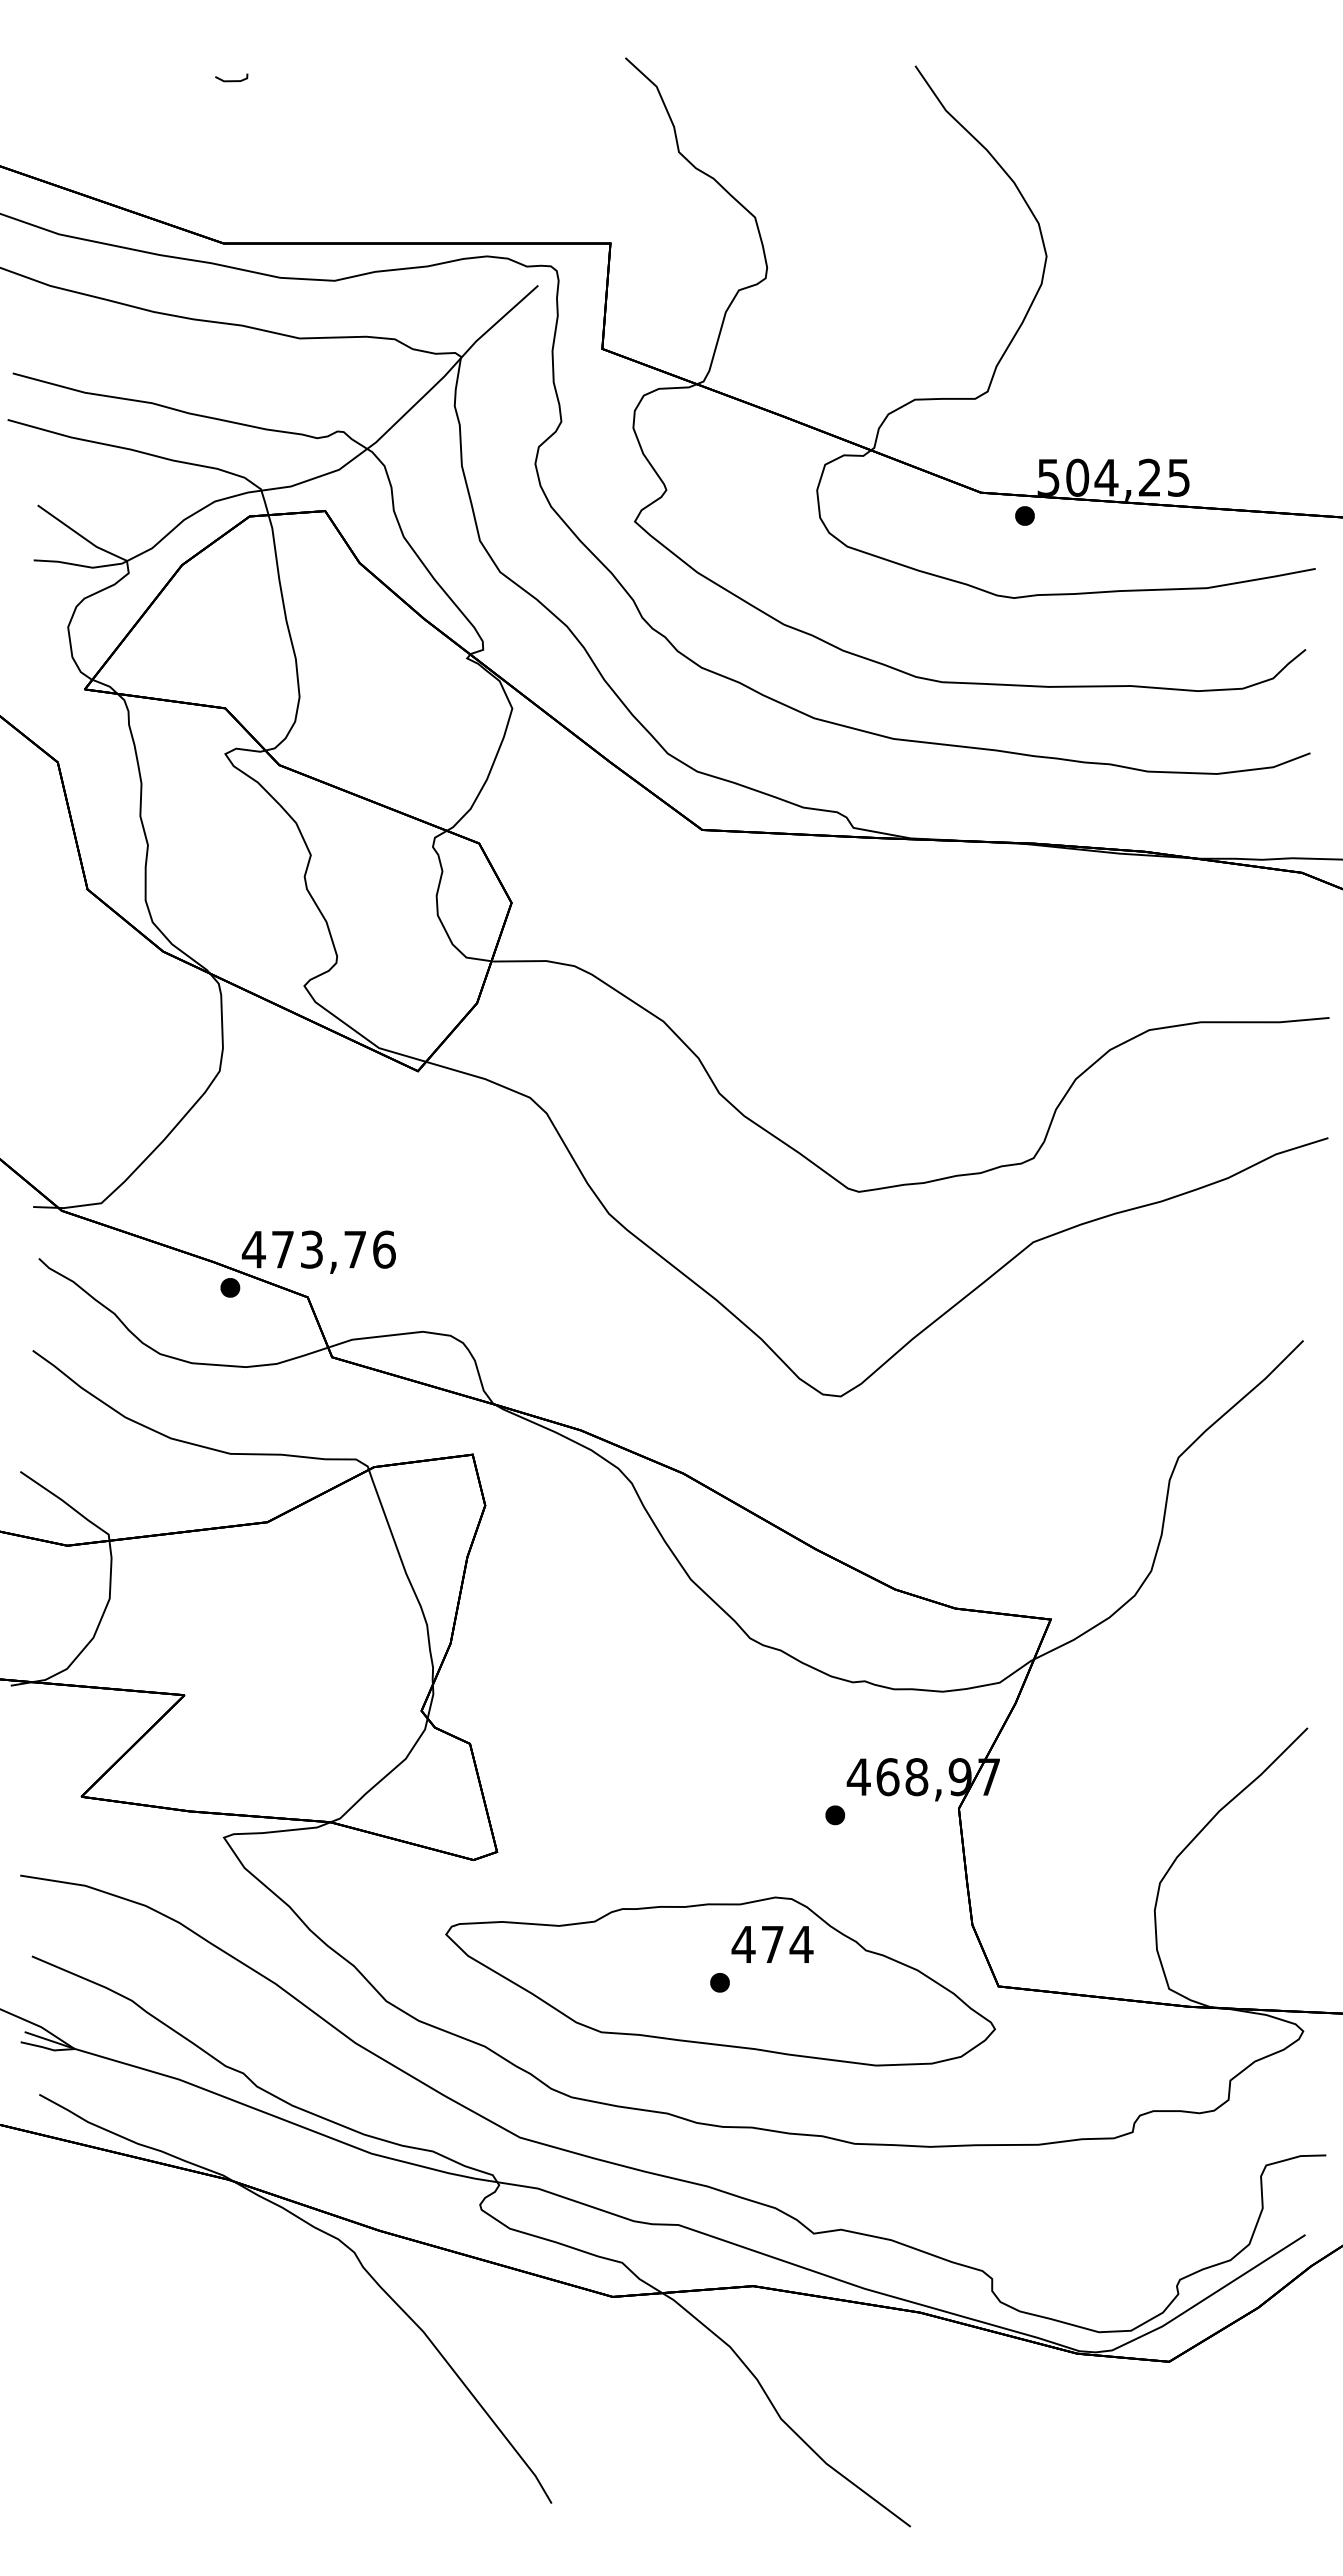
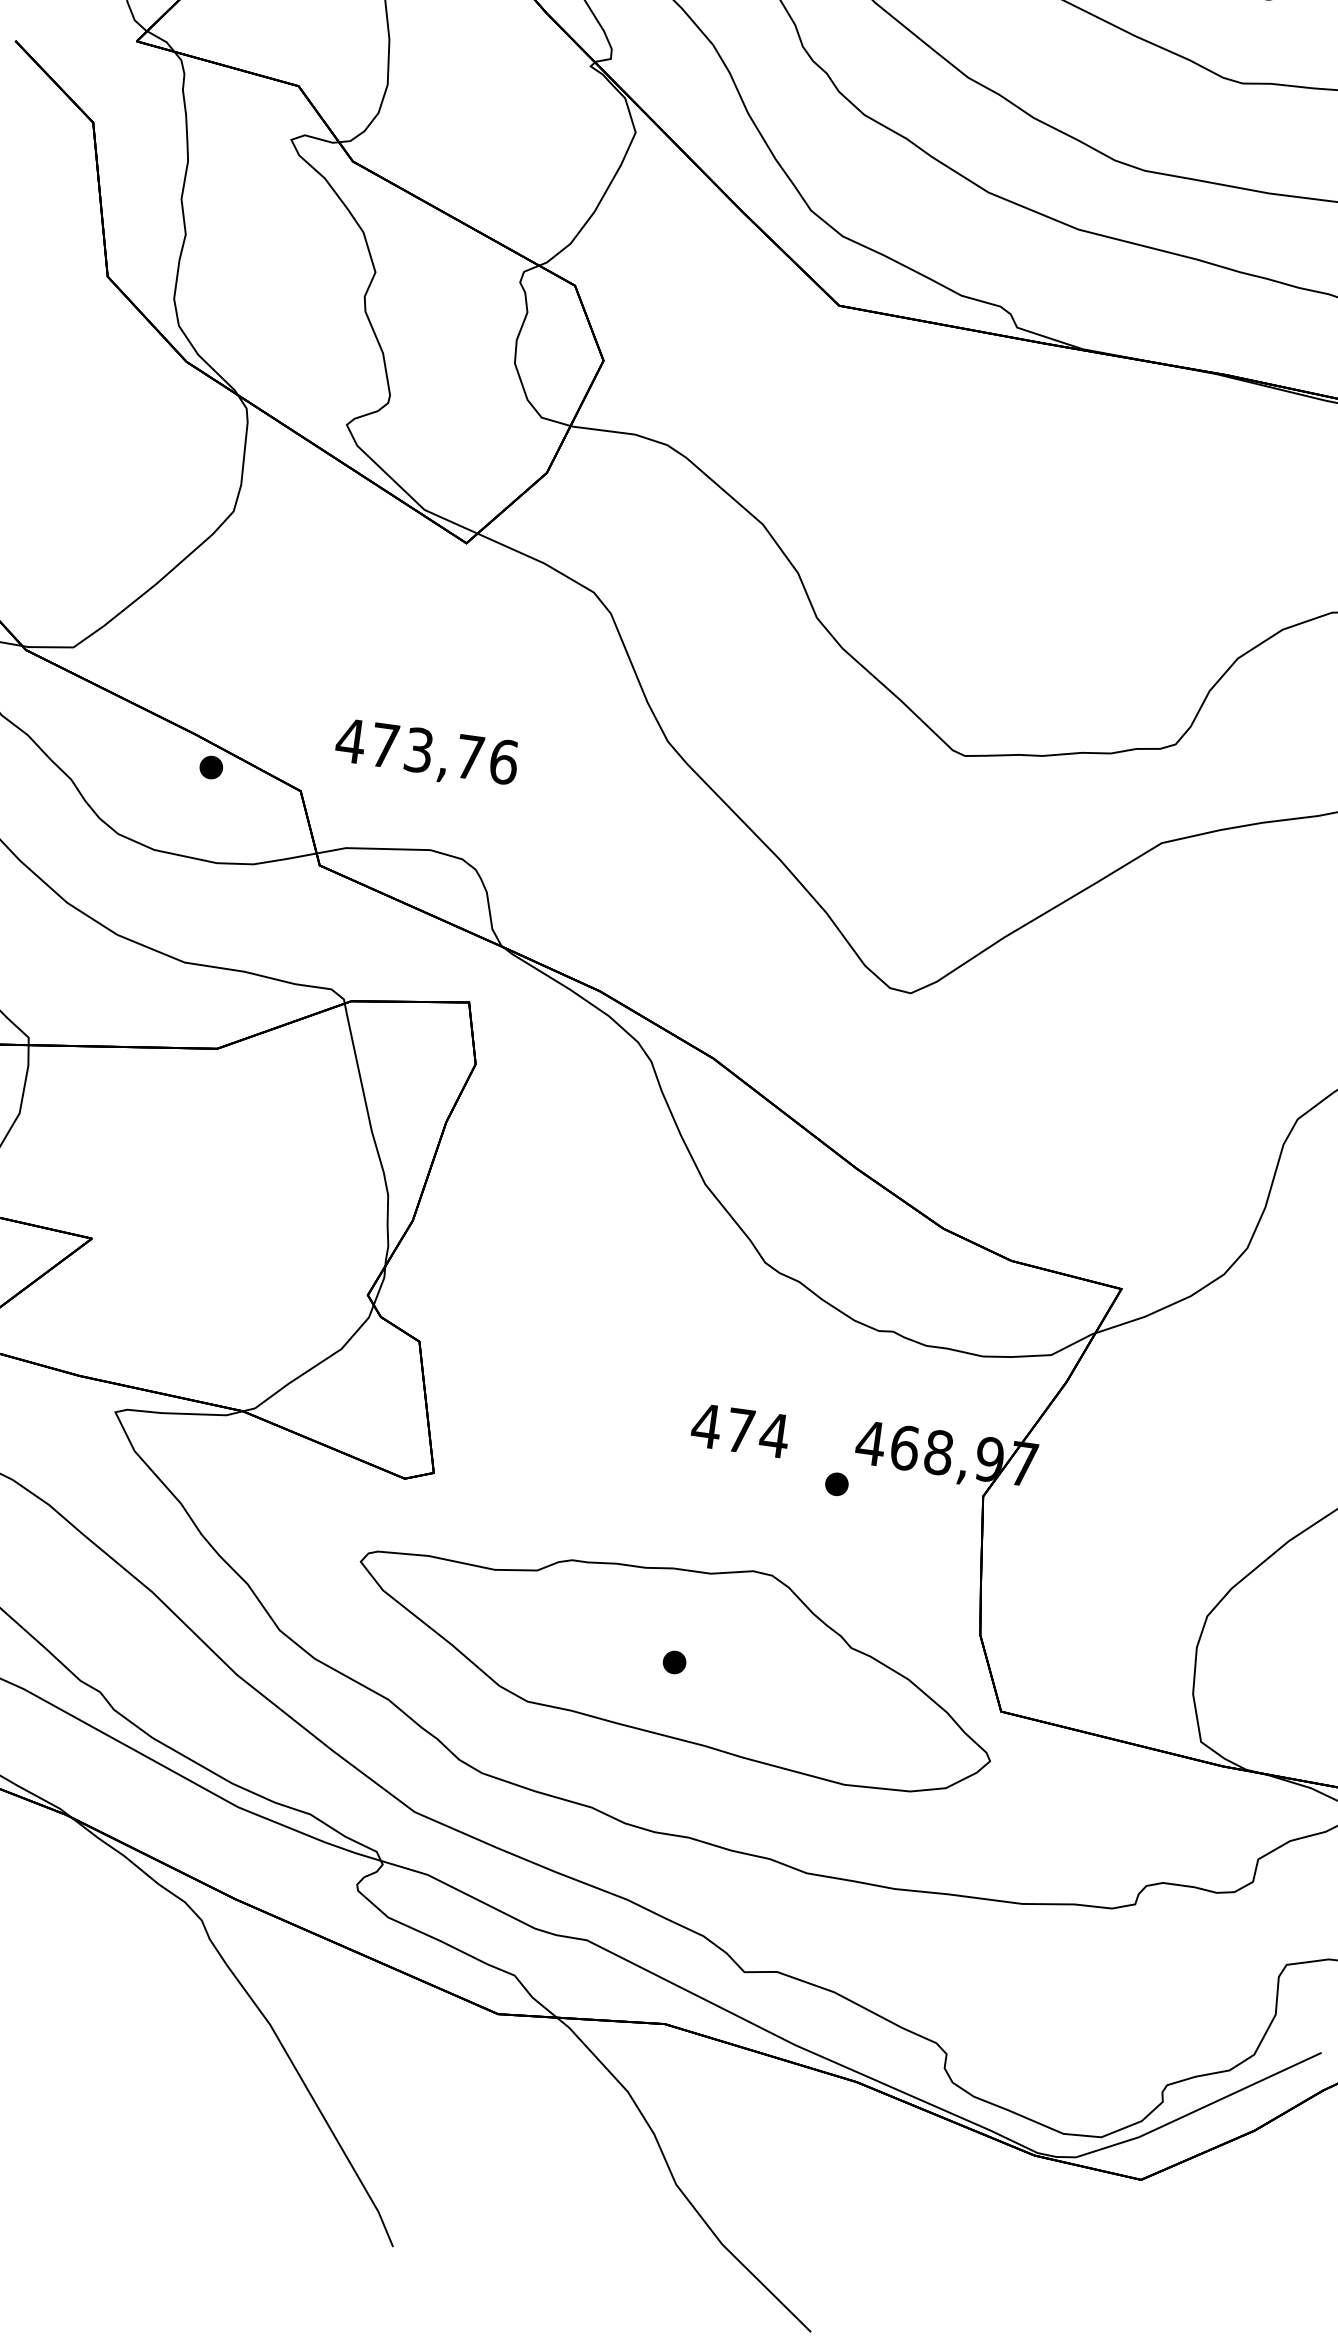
text: (318, 1251) -> (426, 753), moved
text: (772, 1944) -> (740, 1430), moved

